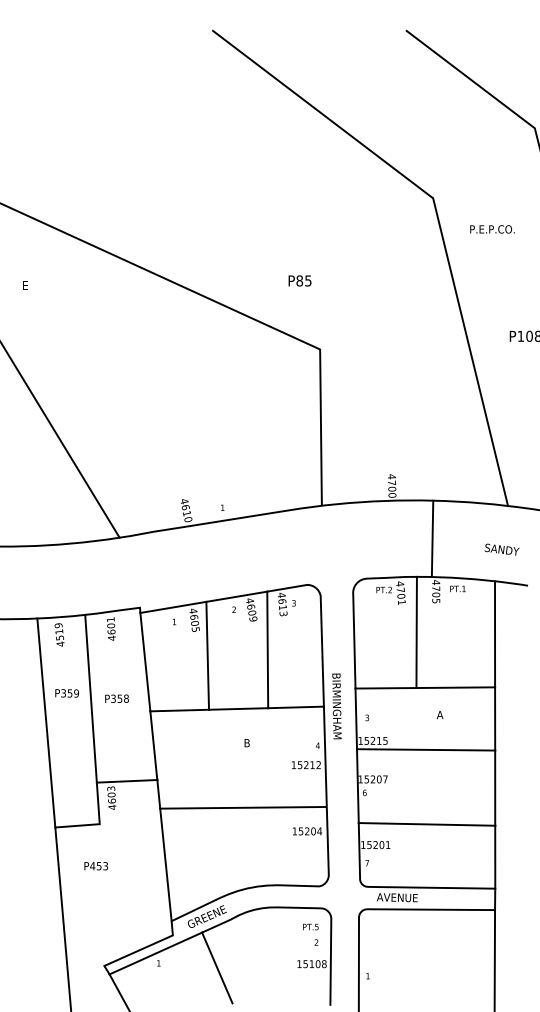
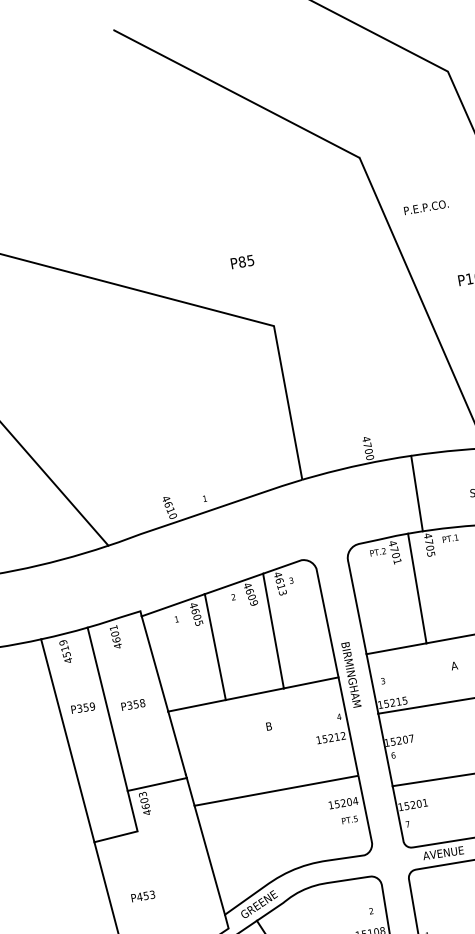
text: (492, 229) -> (426, 207), moved
text: (95, 866) -> (142, 896), moved
text: (310, 926) -> (349, 819), moved

